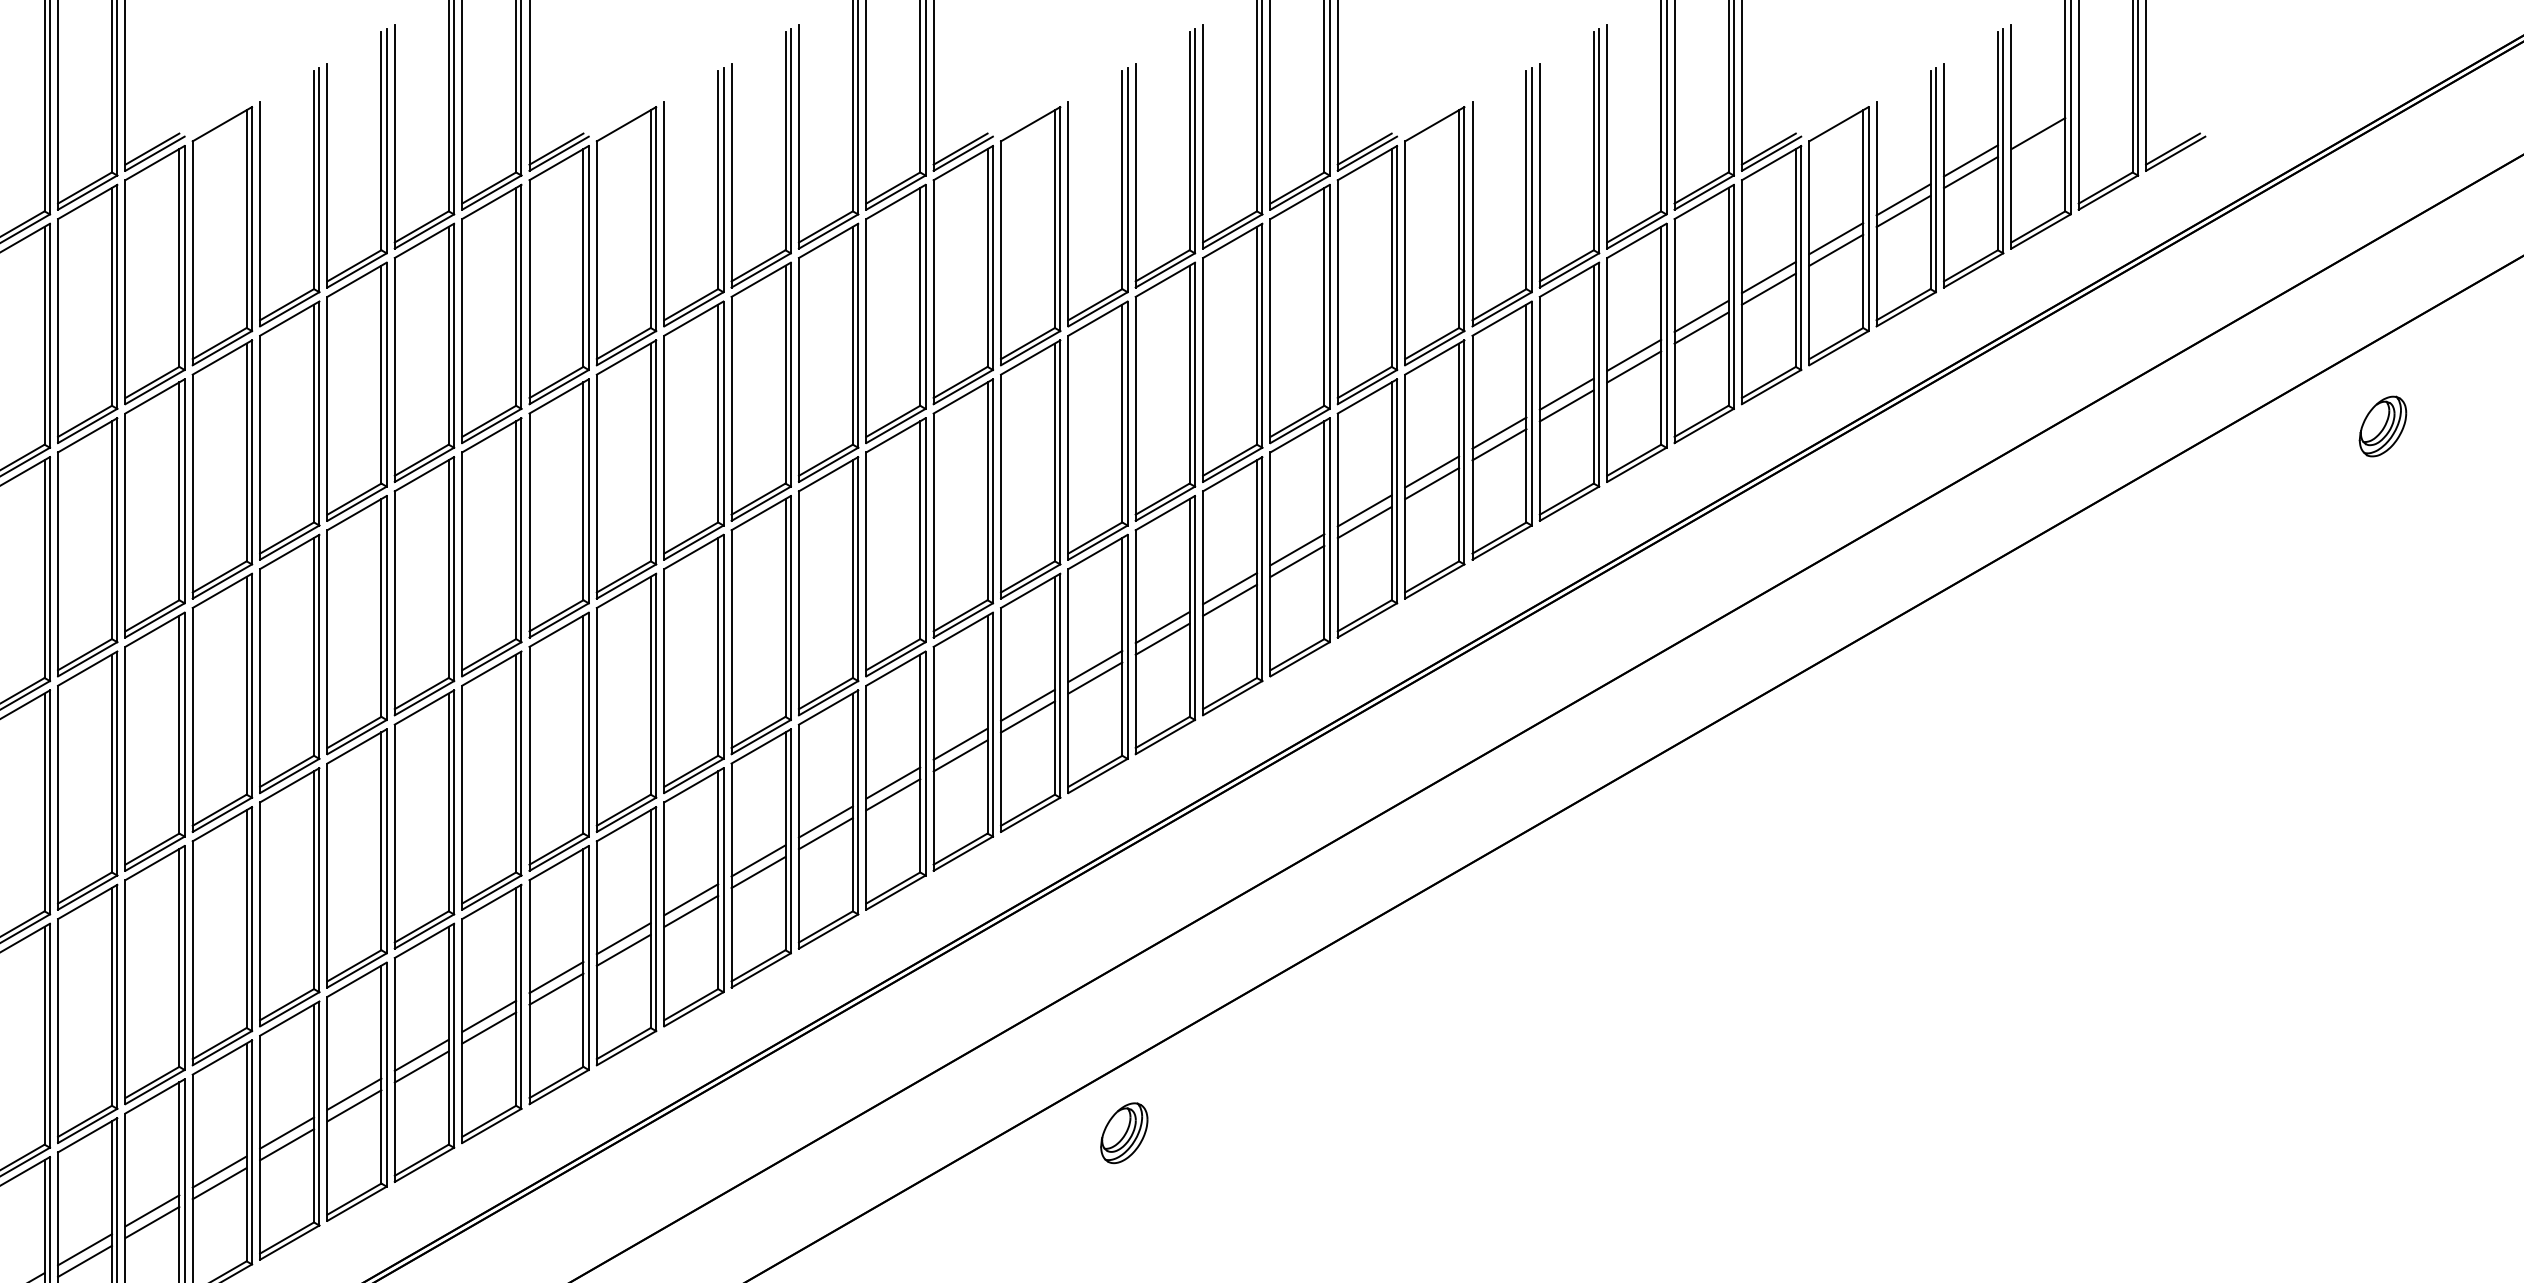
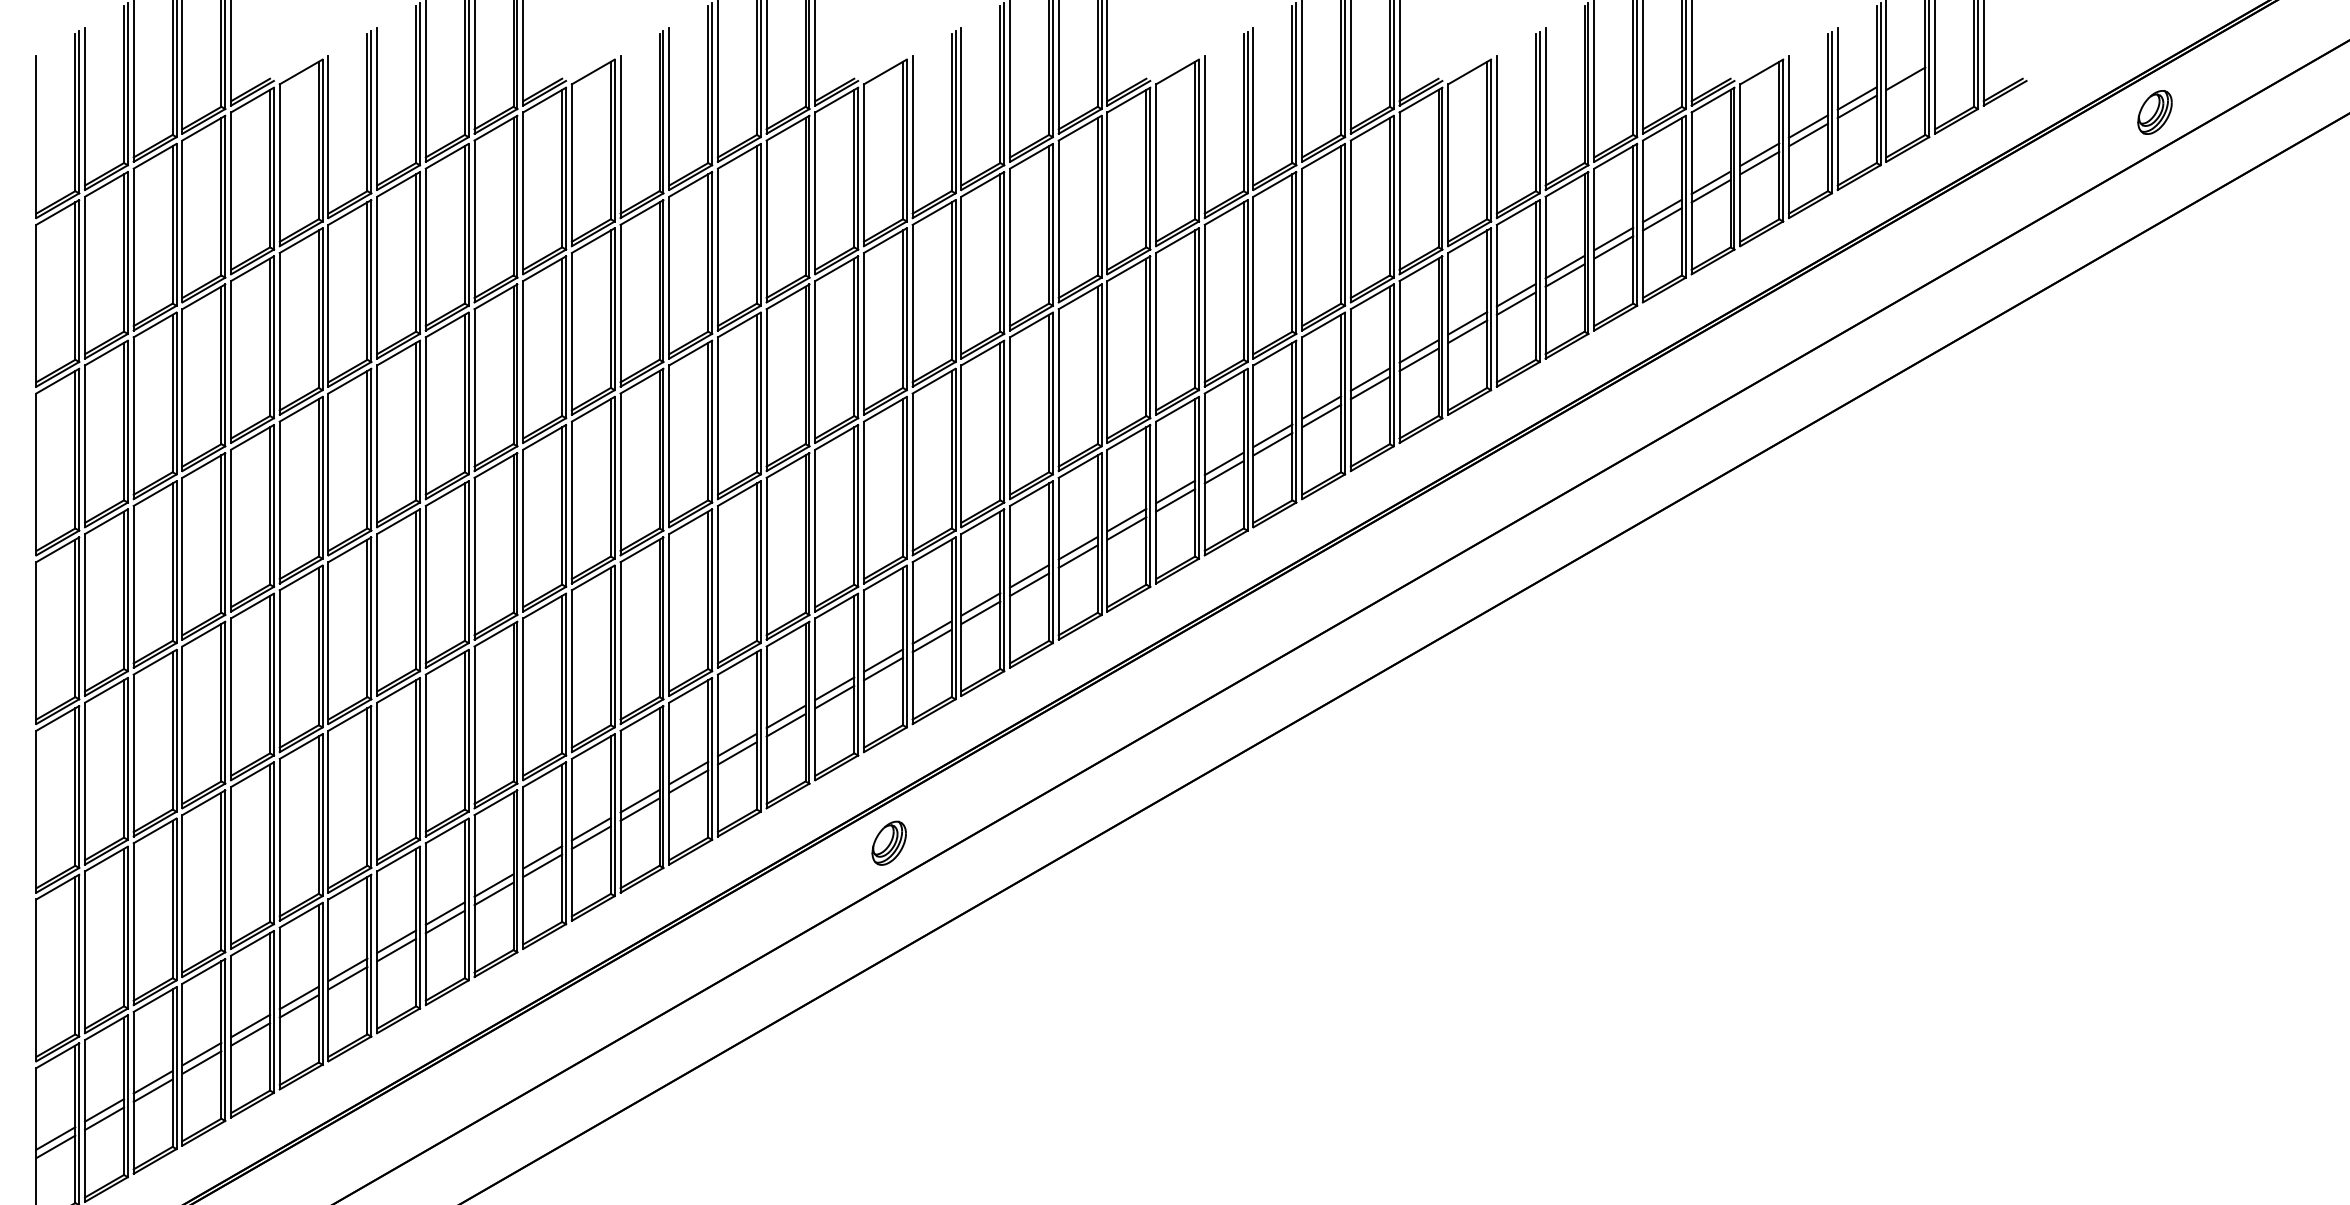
part: (2382, 426) -> (2154, 112), moved
part: (1123, 1132) -> (888, 842), moved

